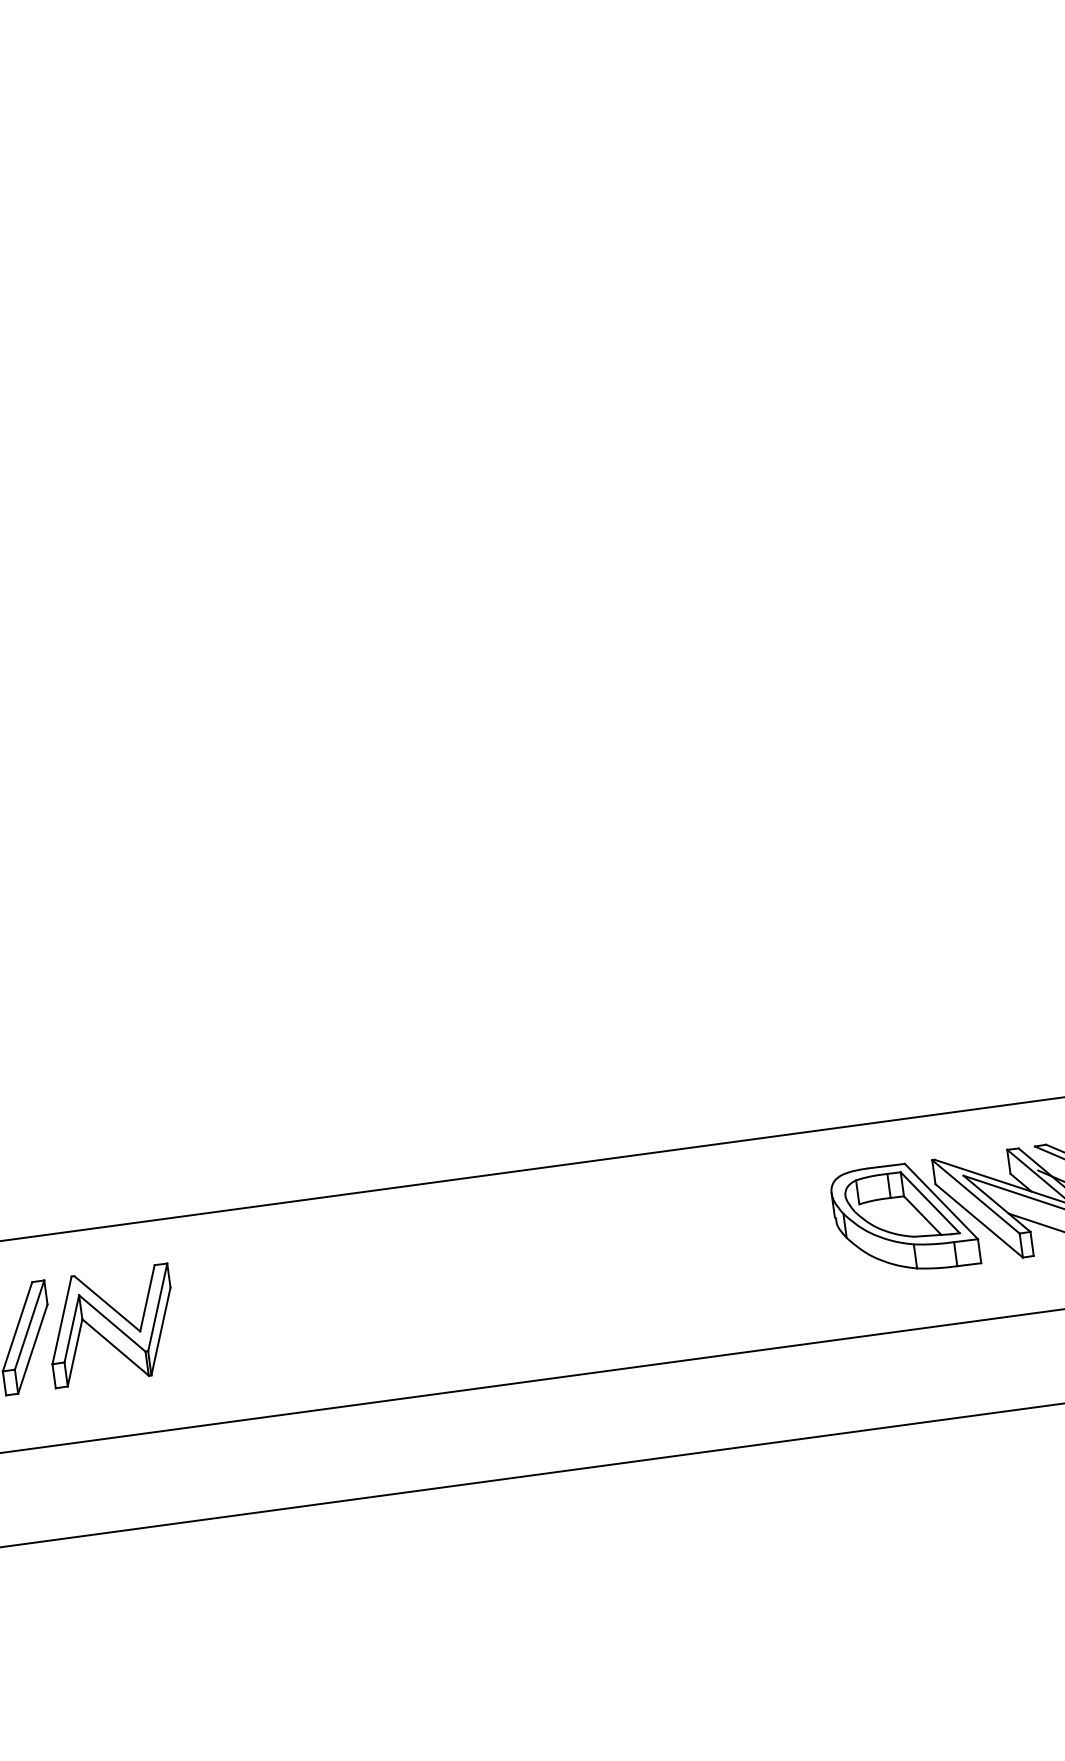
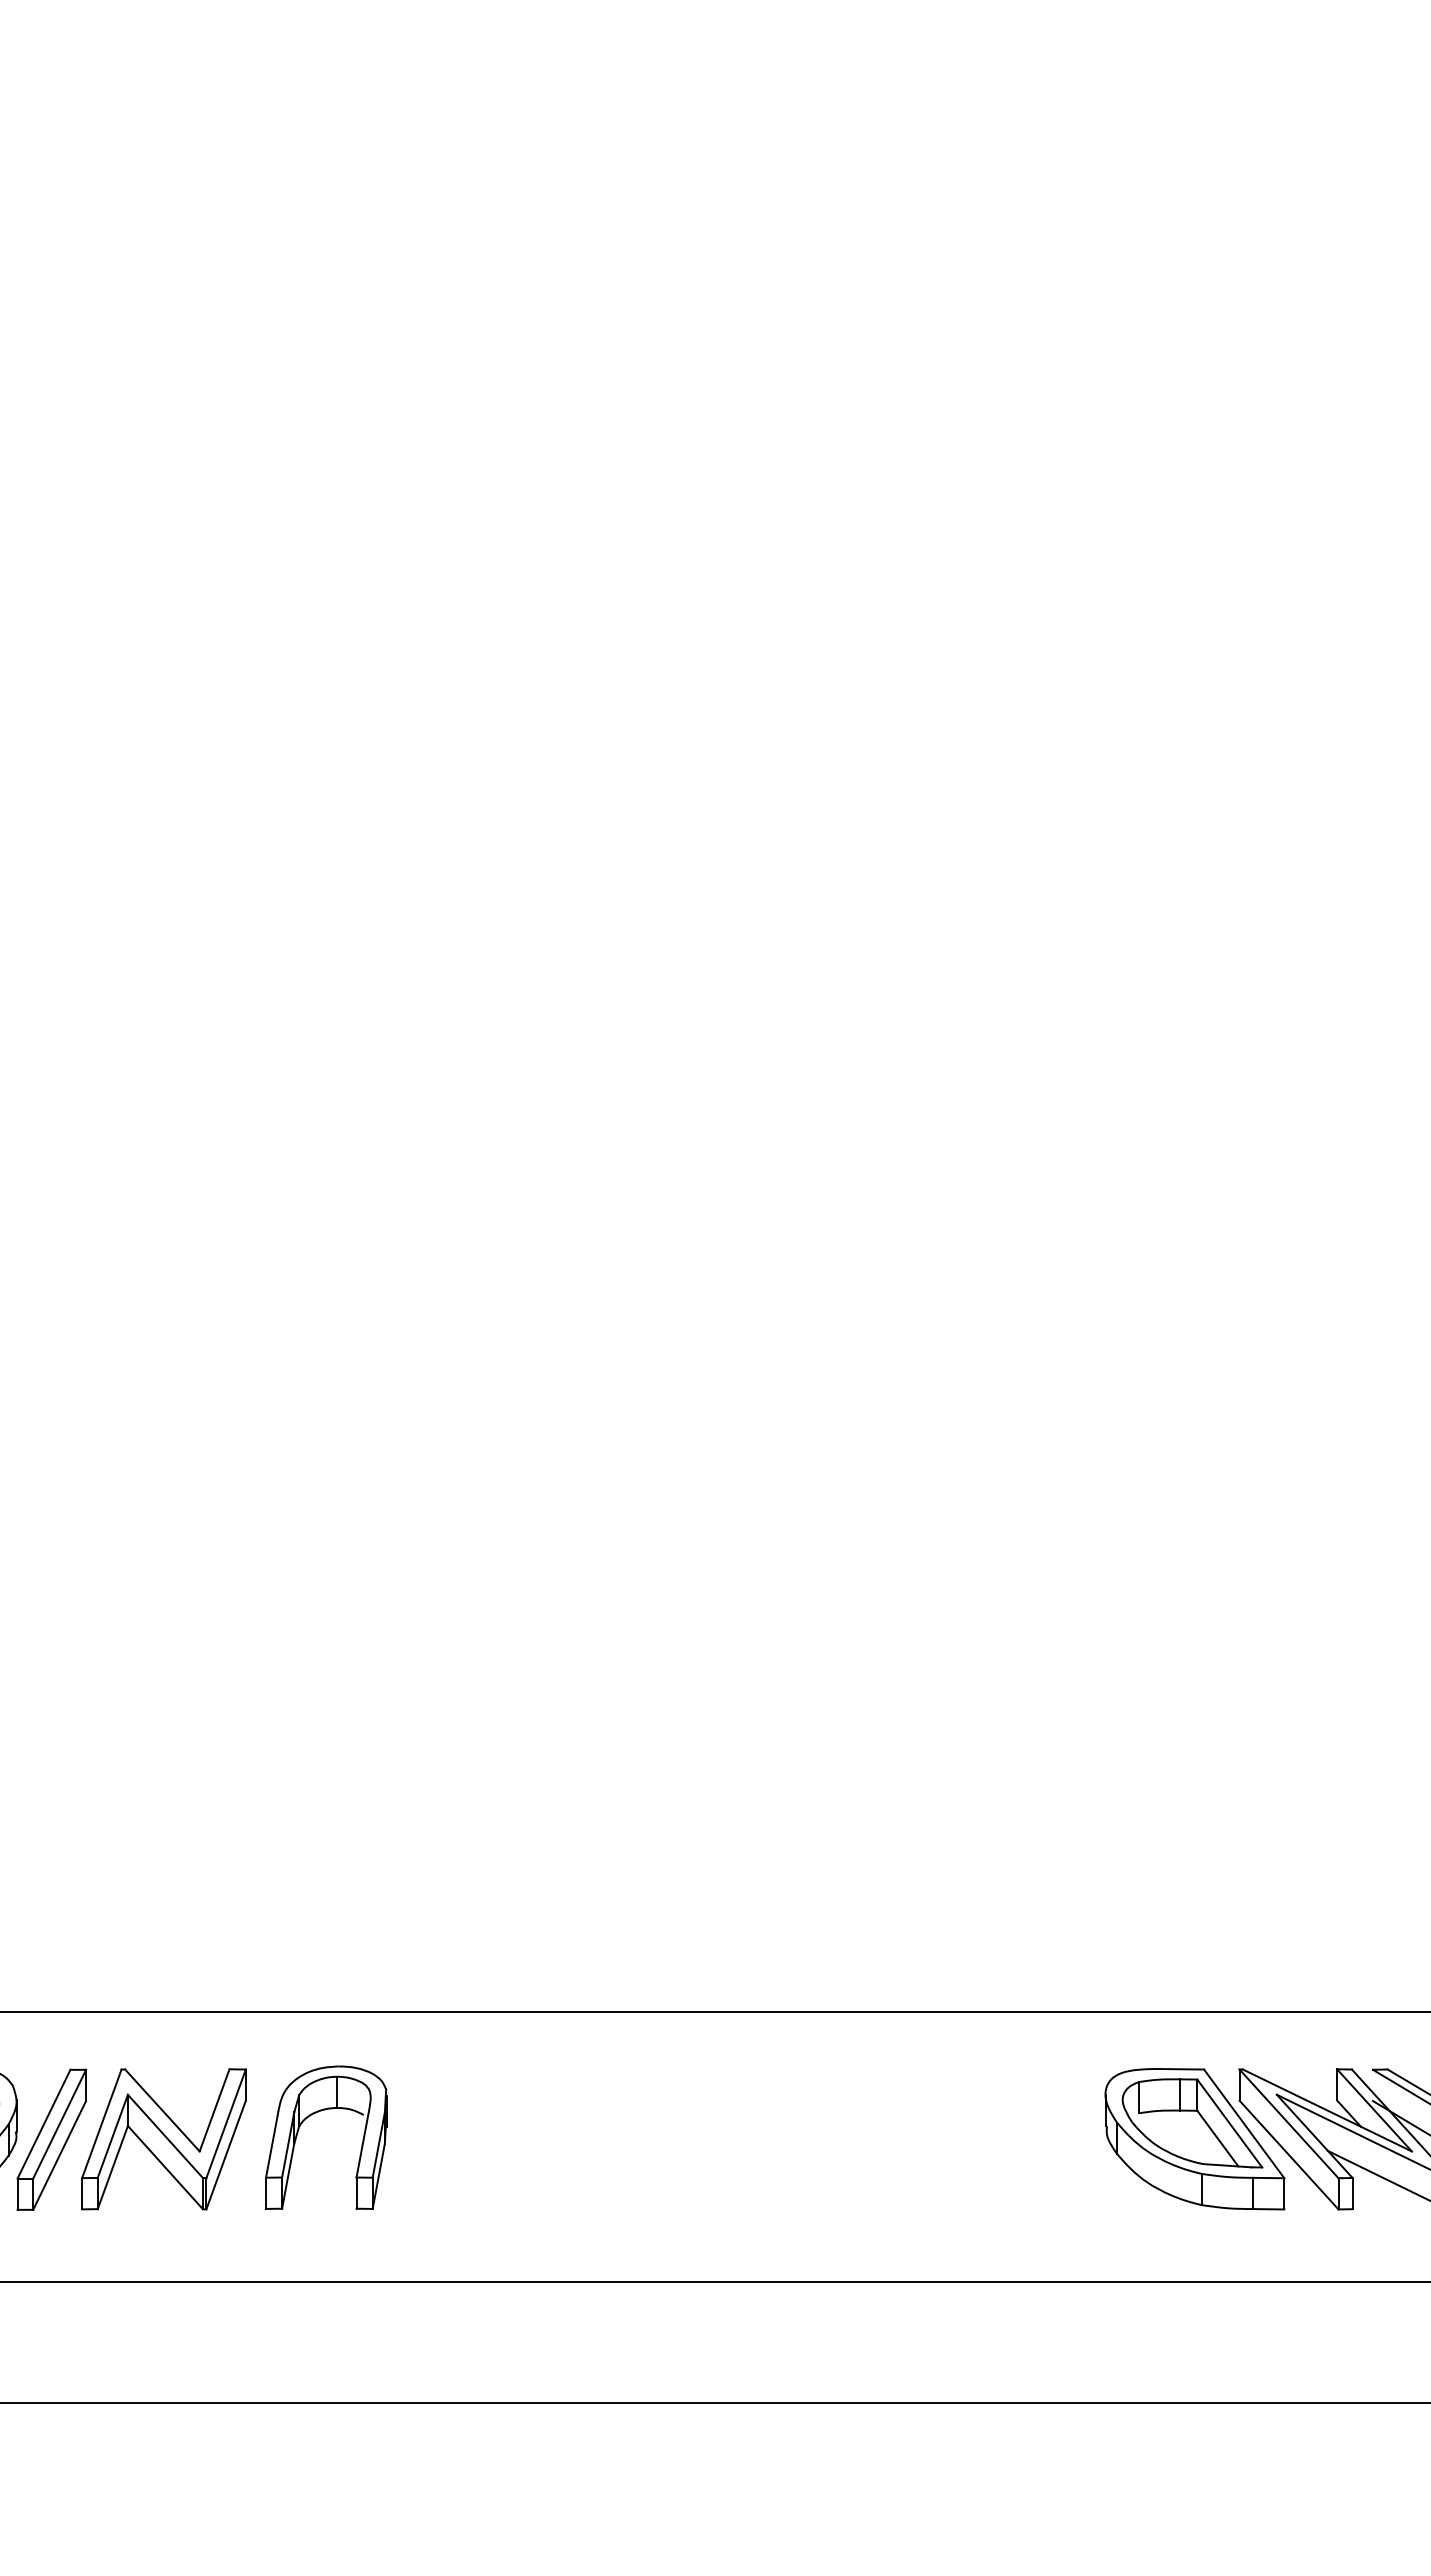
part: (226, 1290) -> (316, 2113), added

